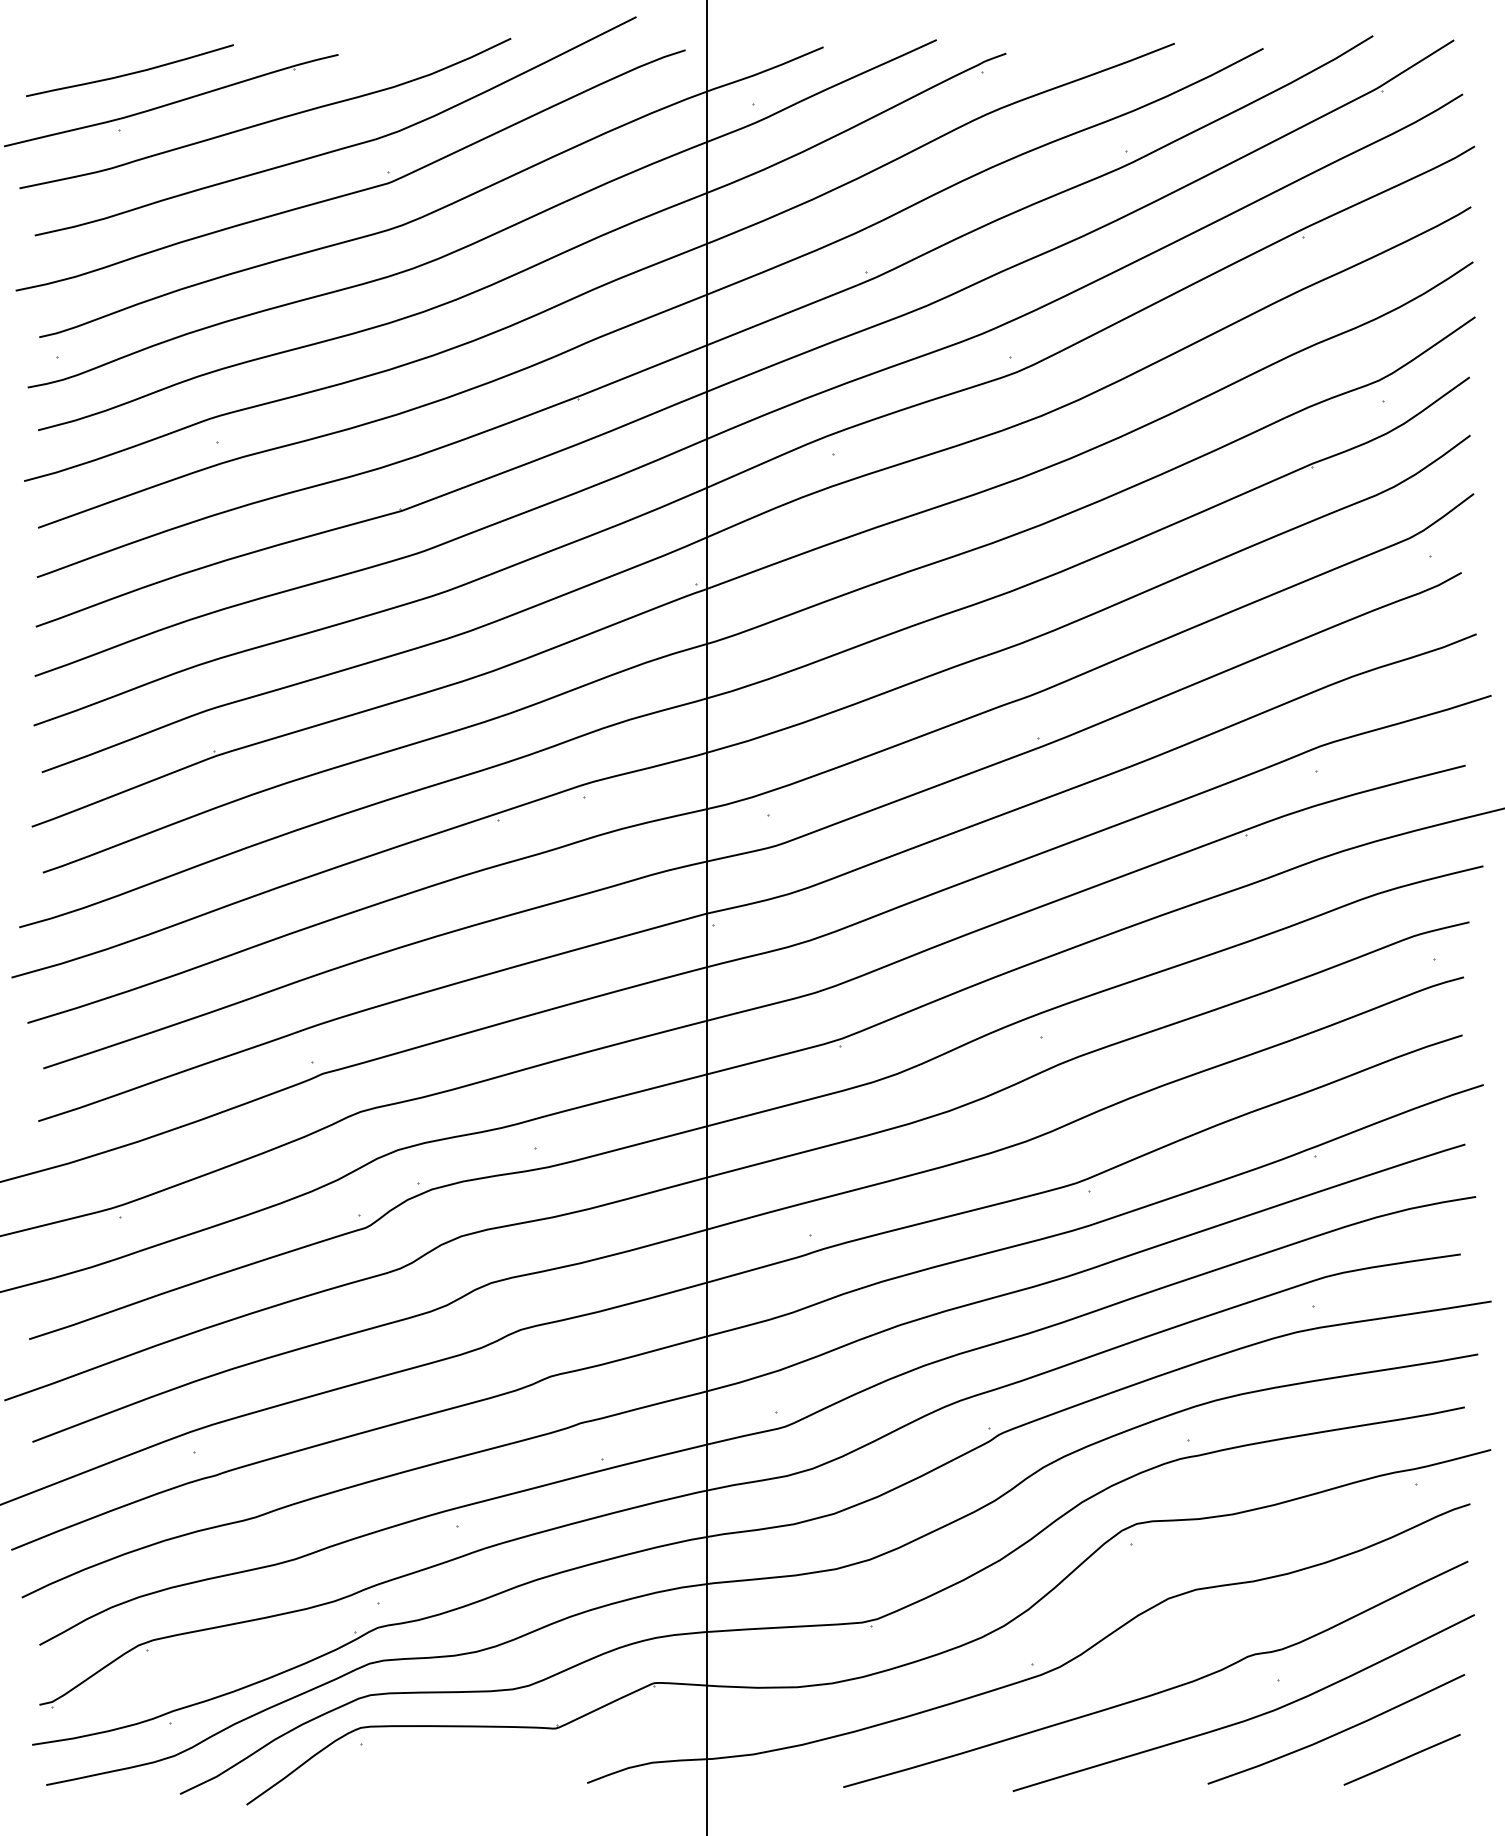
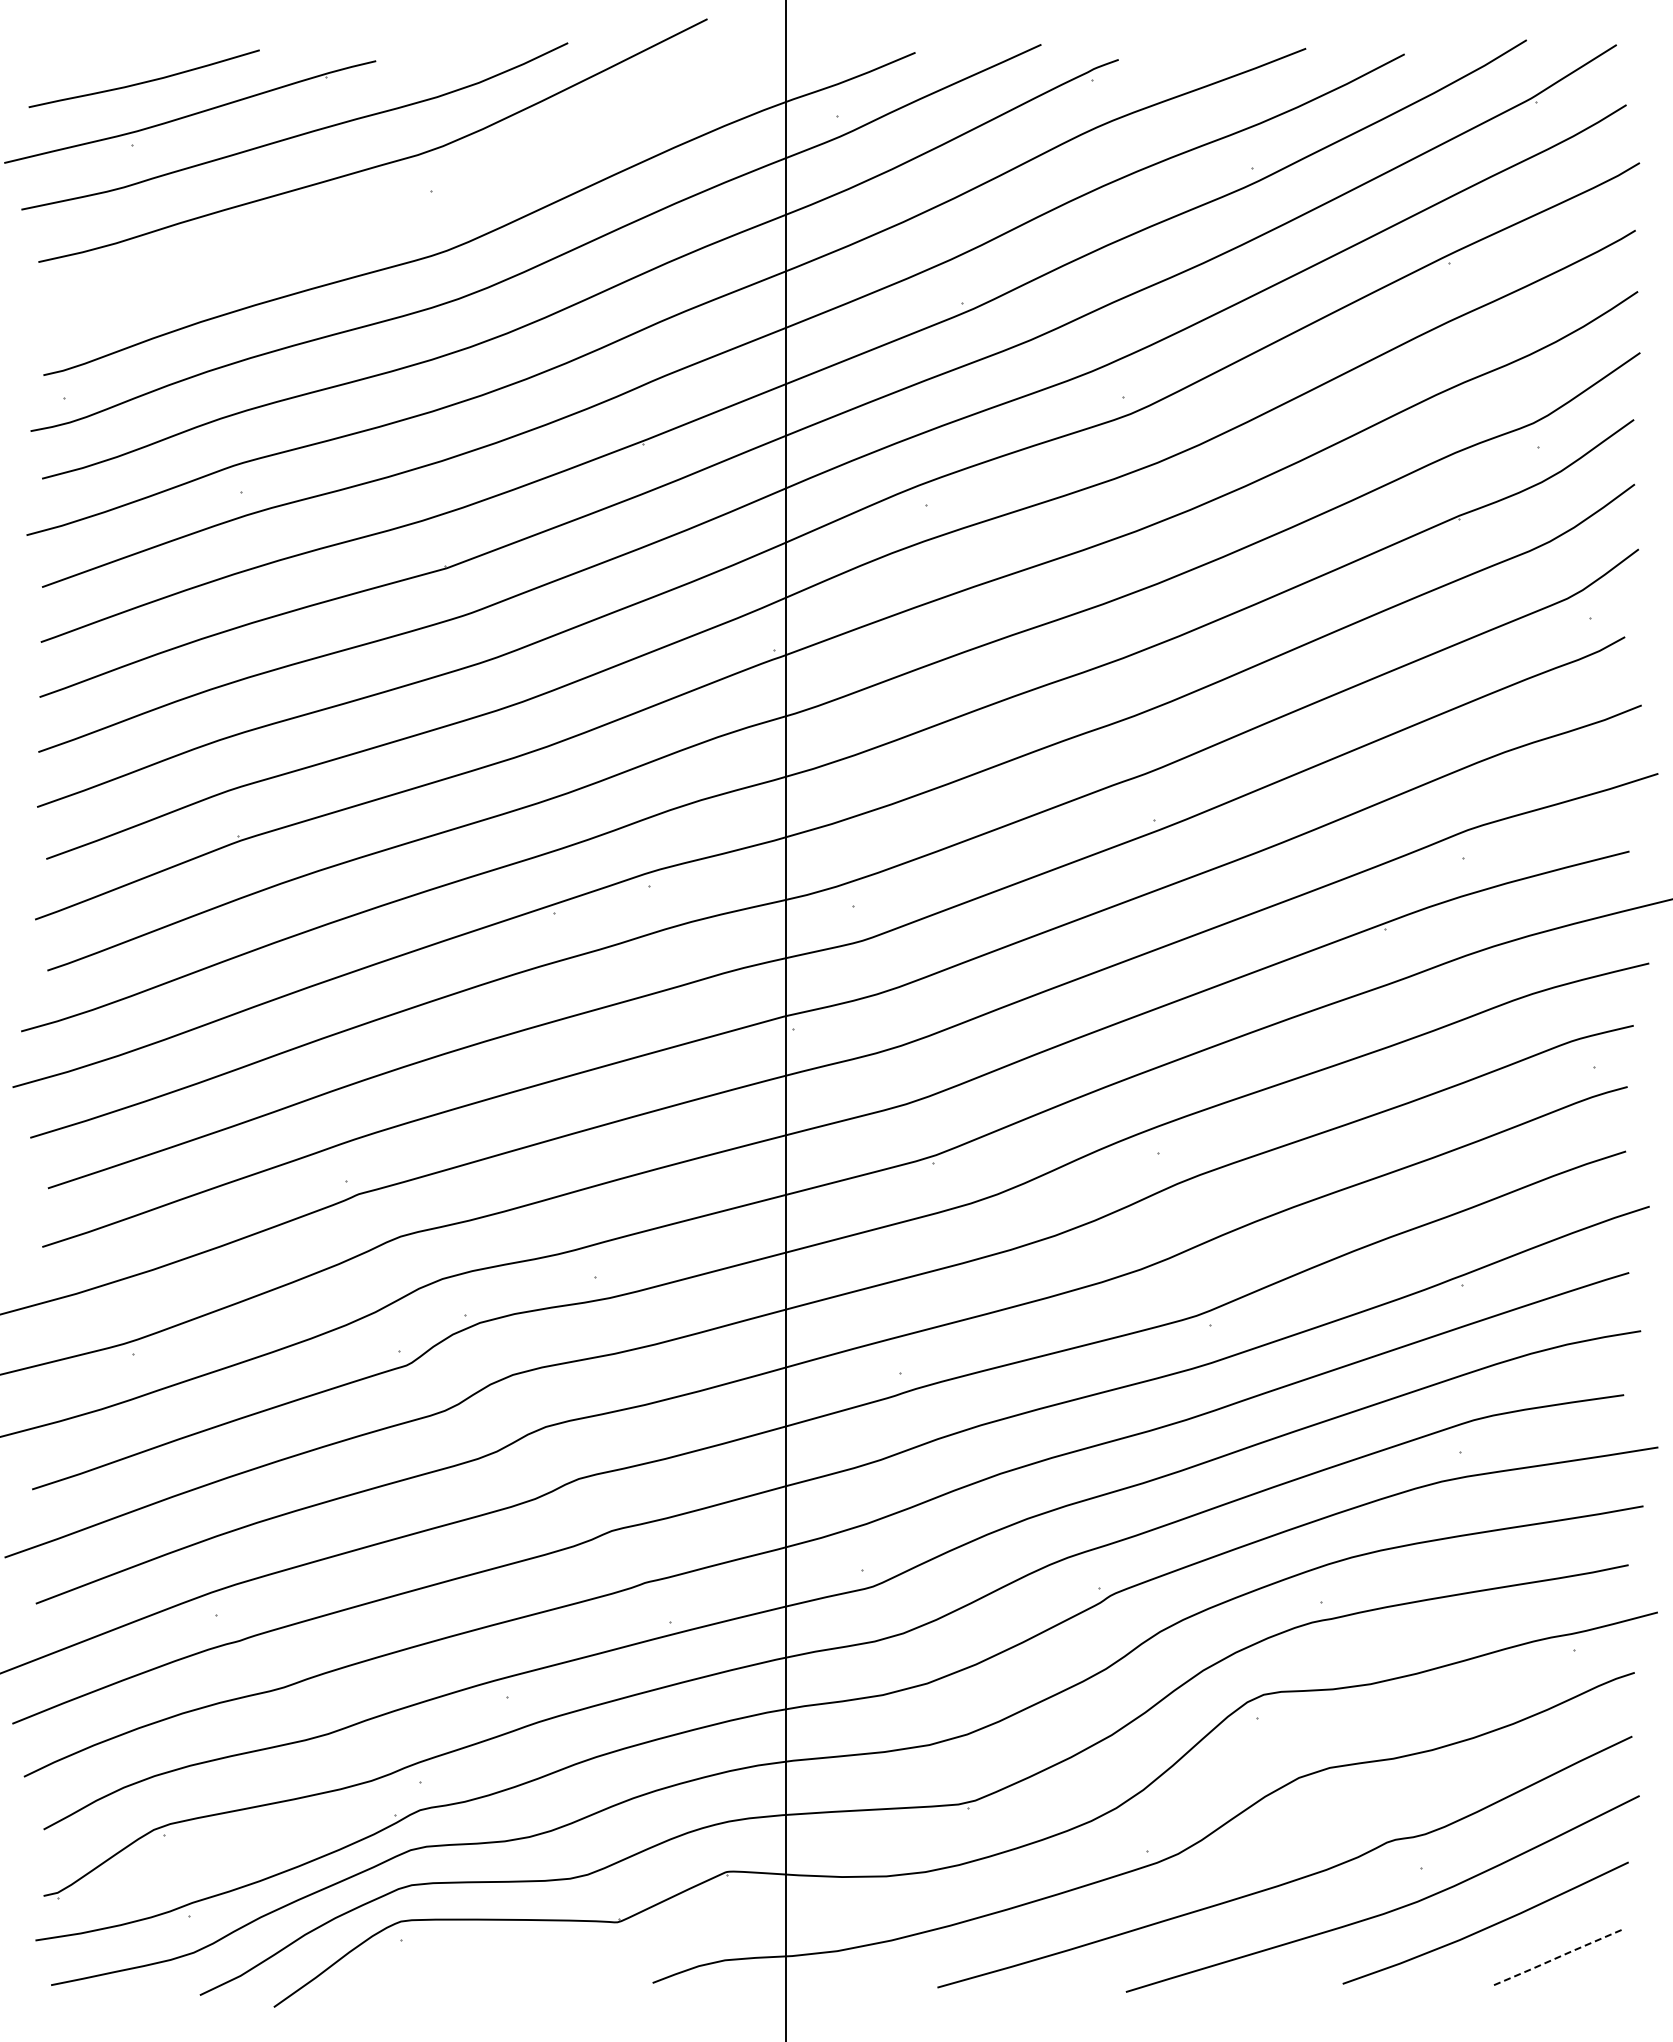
curve: (356, 190) -> (396, 212), removed
line: (1402, 1759) -> (1559, 1956), solid -> dashed

